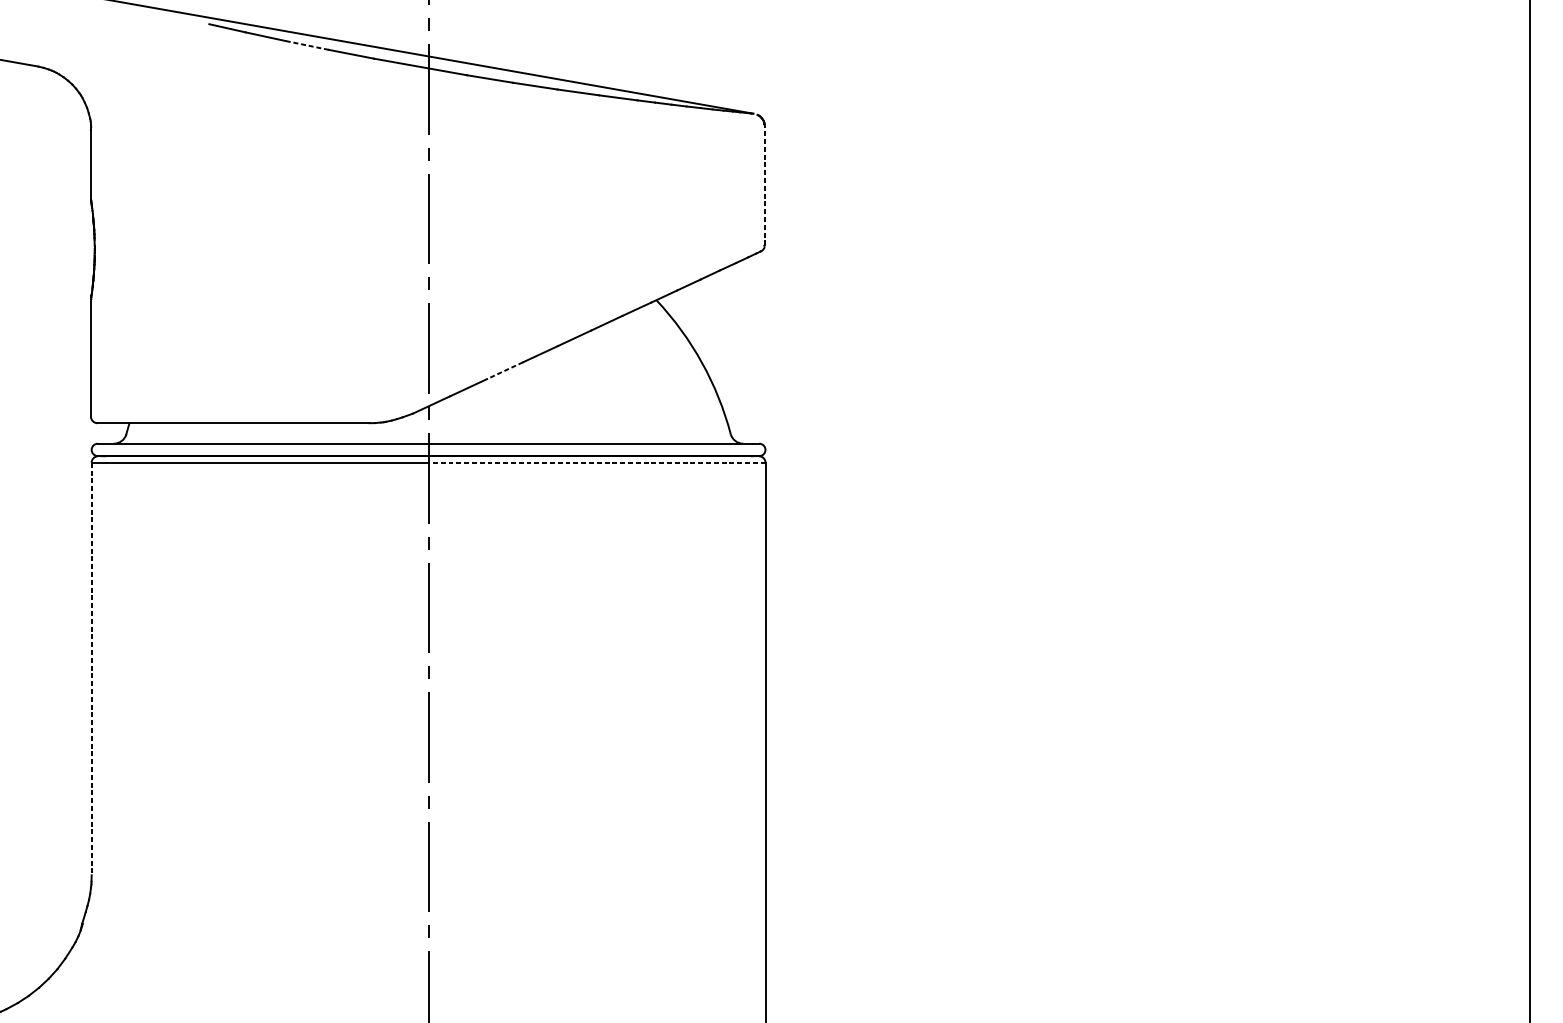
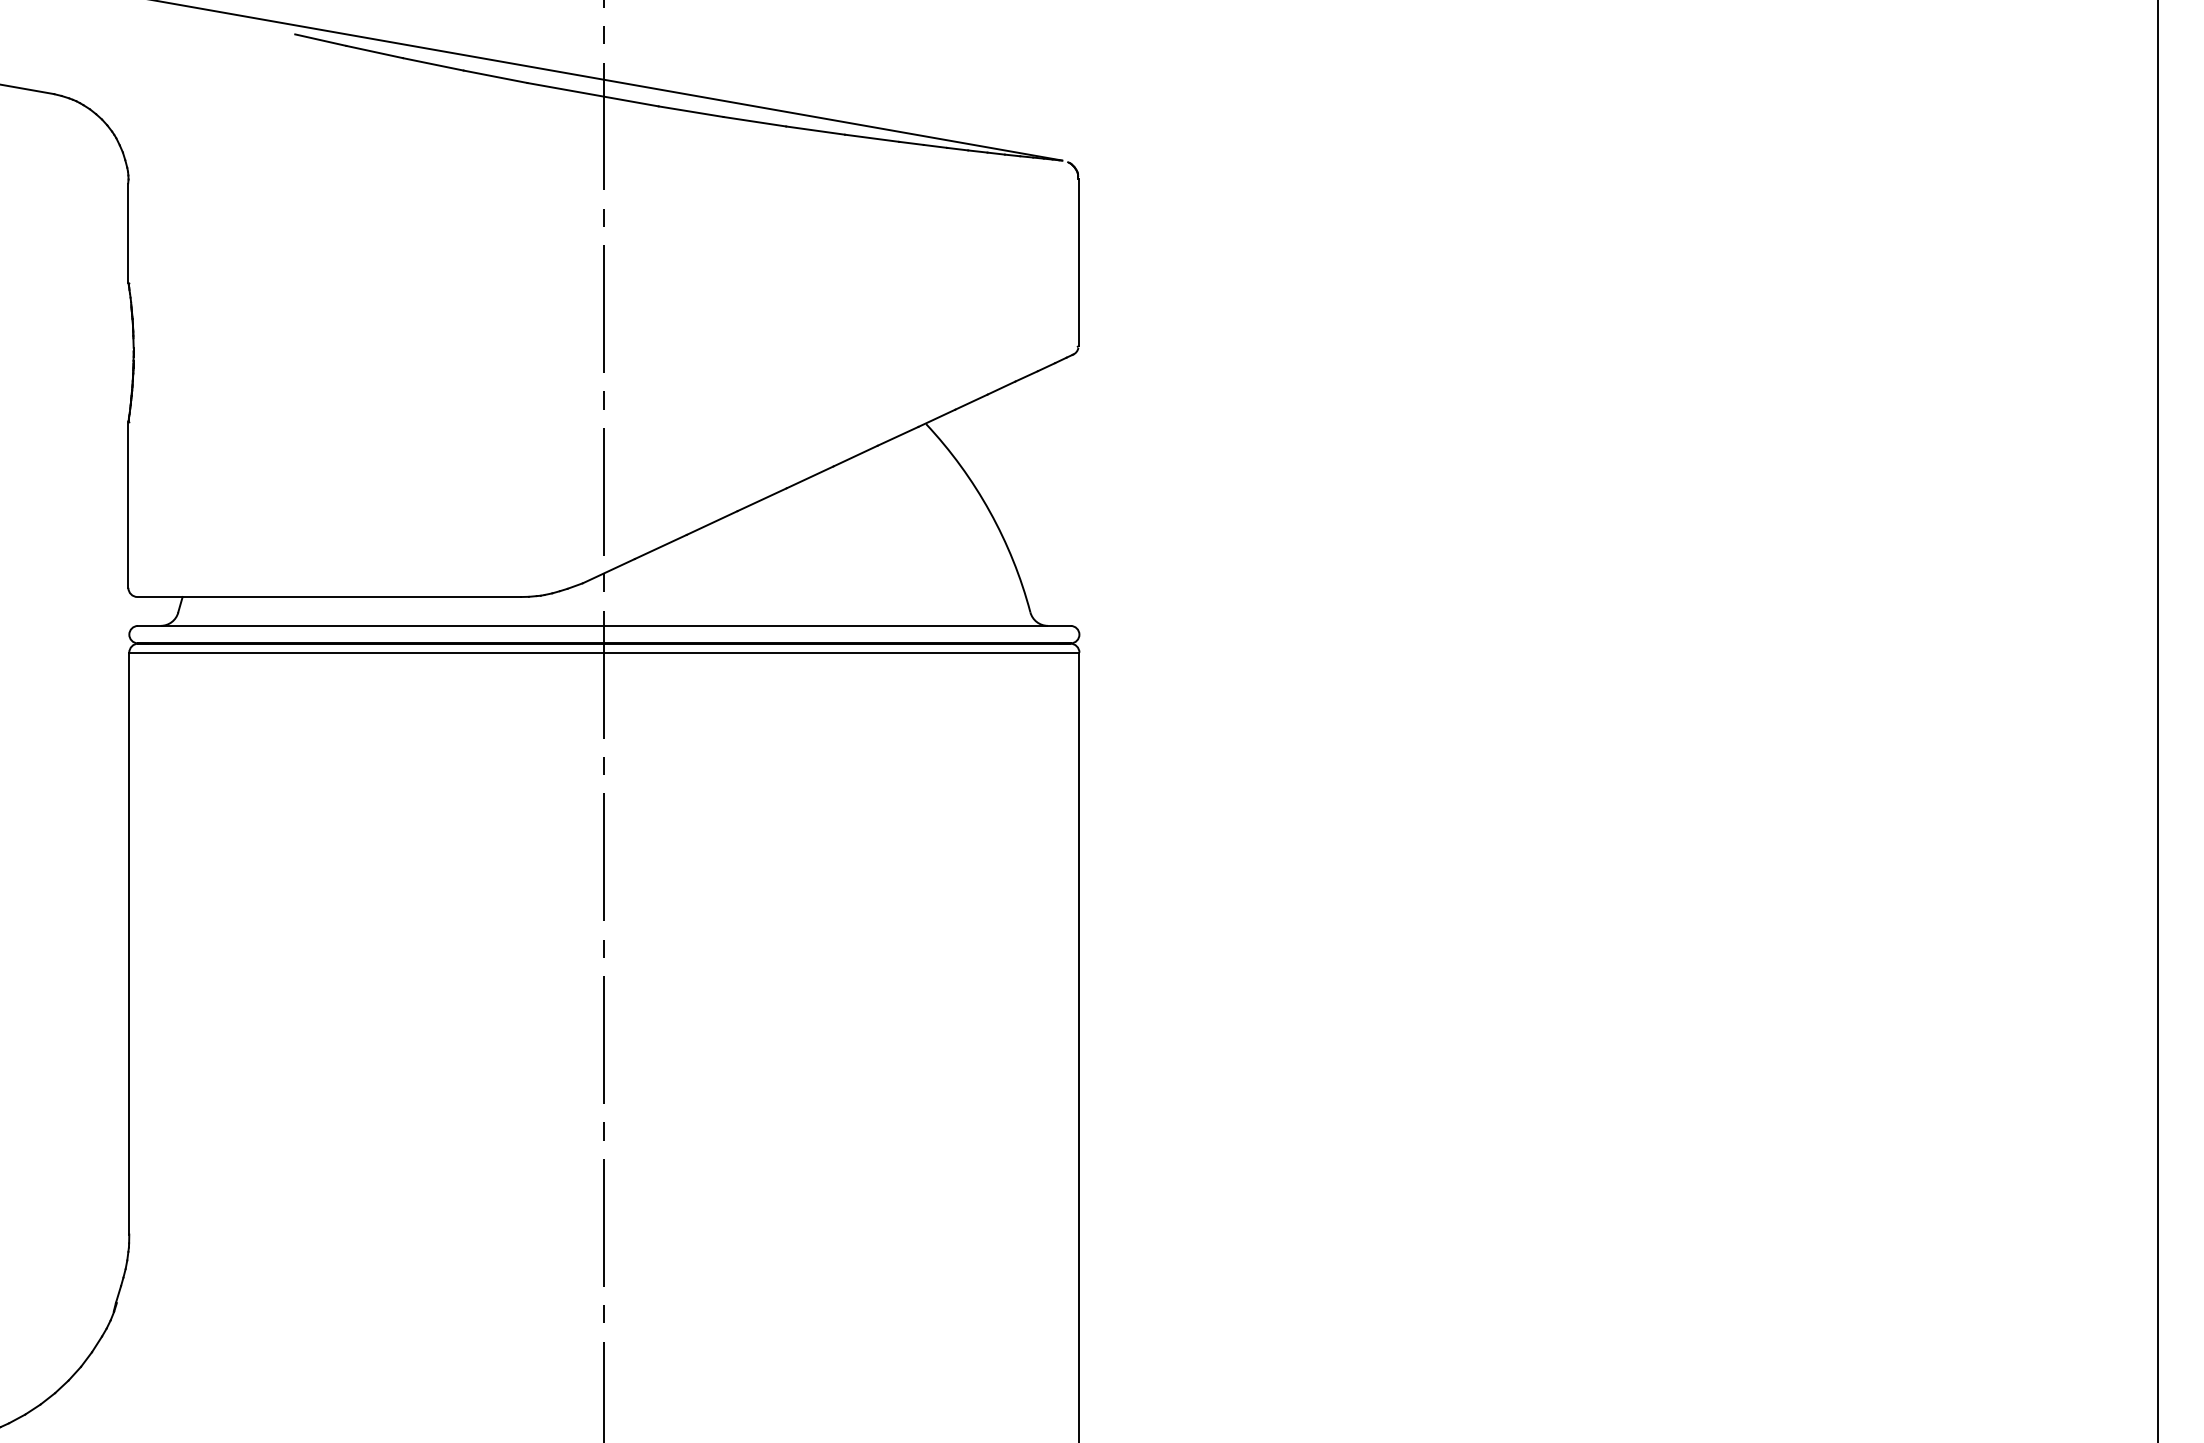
line: (307, 45) -> (433, 64), dashed -> solid
line: (764, 185) -> (1078, 262), dashed -> solid
line: (504, 371) -> (711, 523), dashed -> solid
line: (596, 462) -> (841, 652), dashed -> solid
line: (91, 668) -> (129, 943), dashed -> solid

